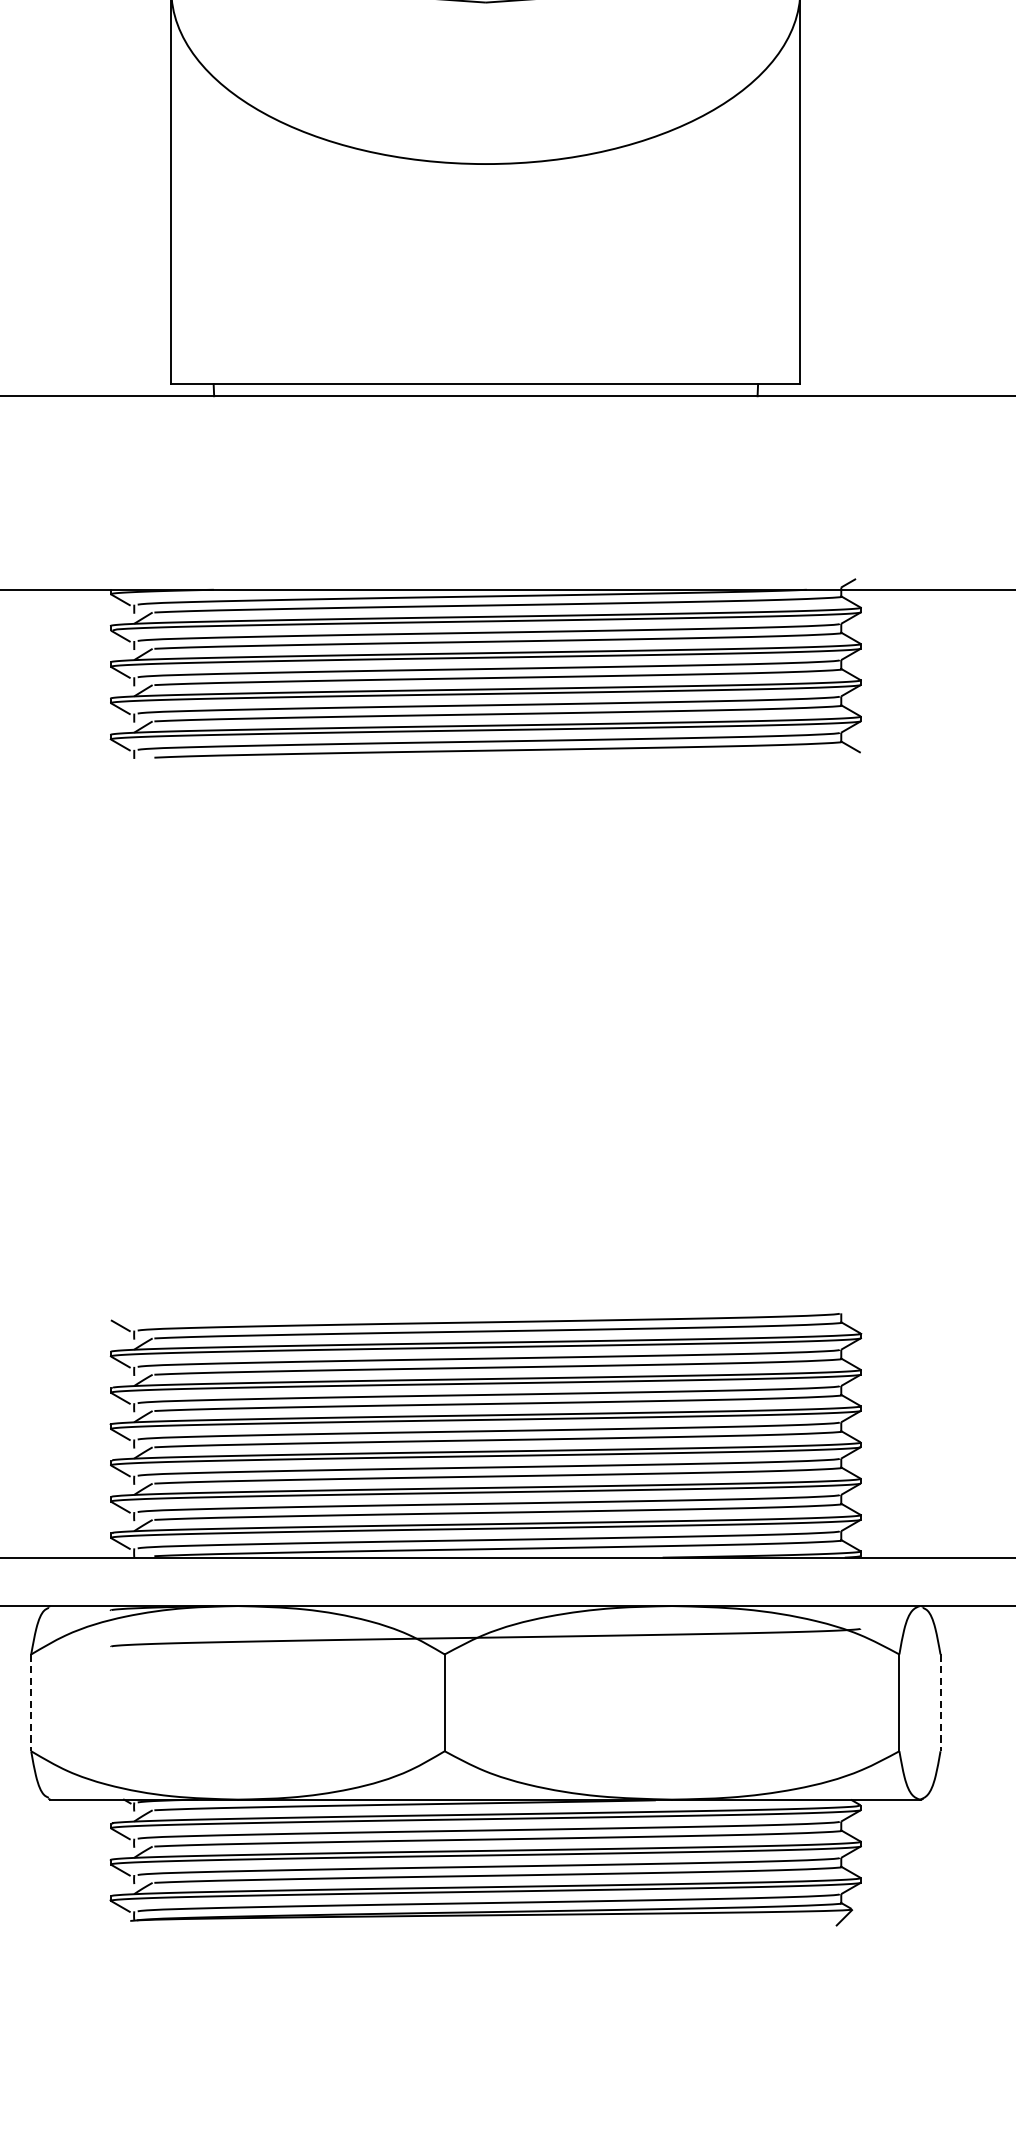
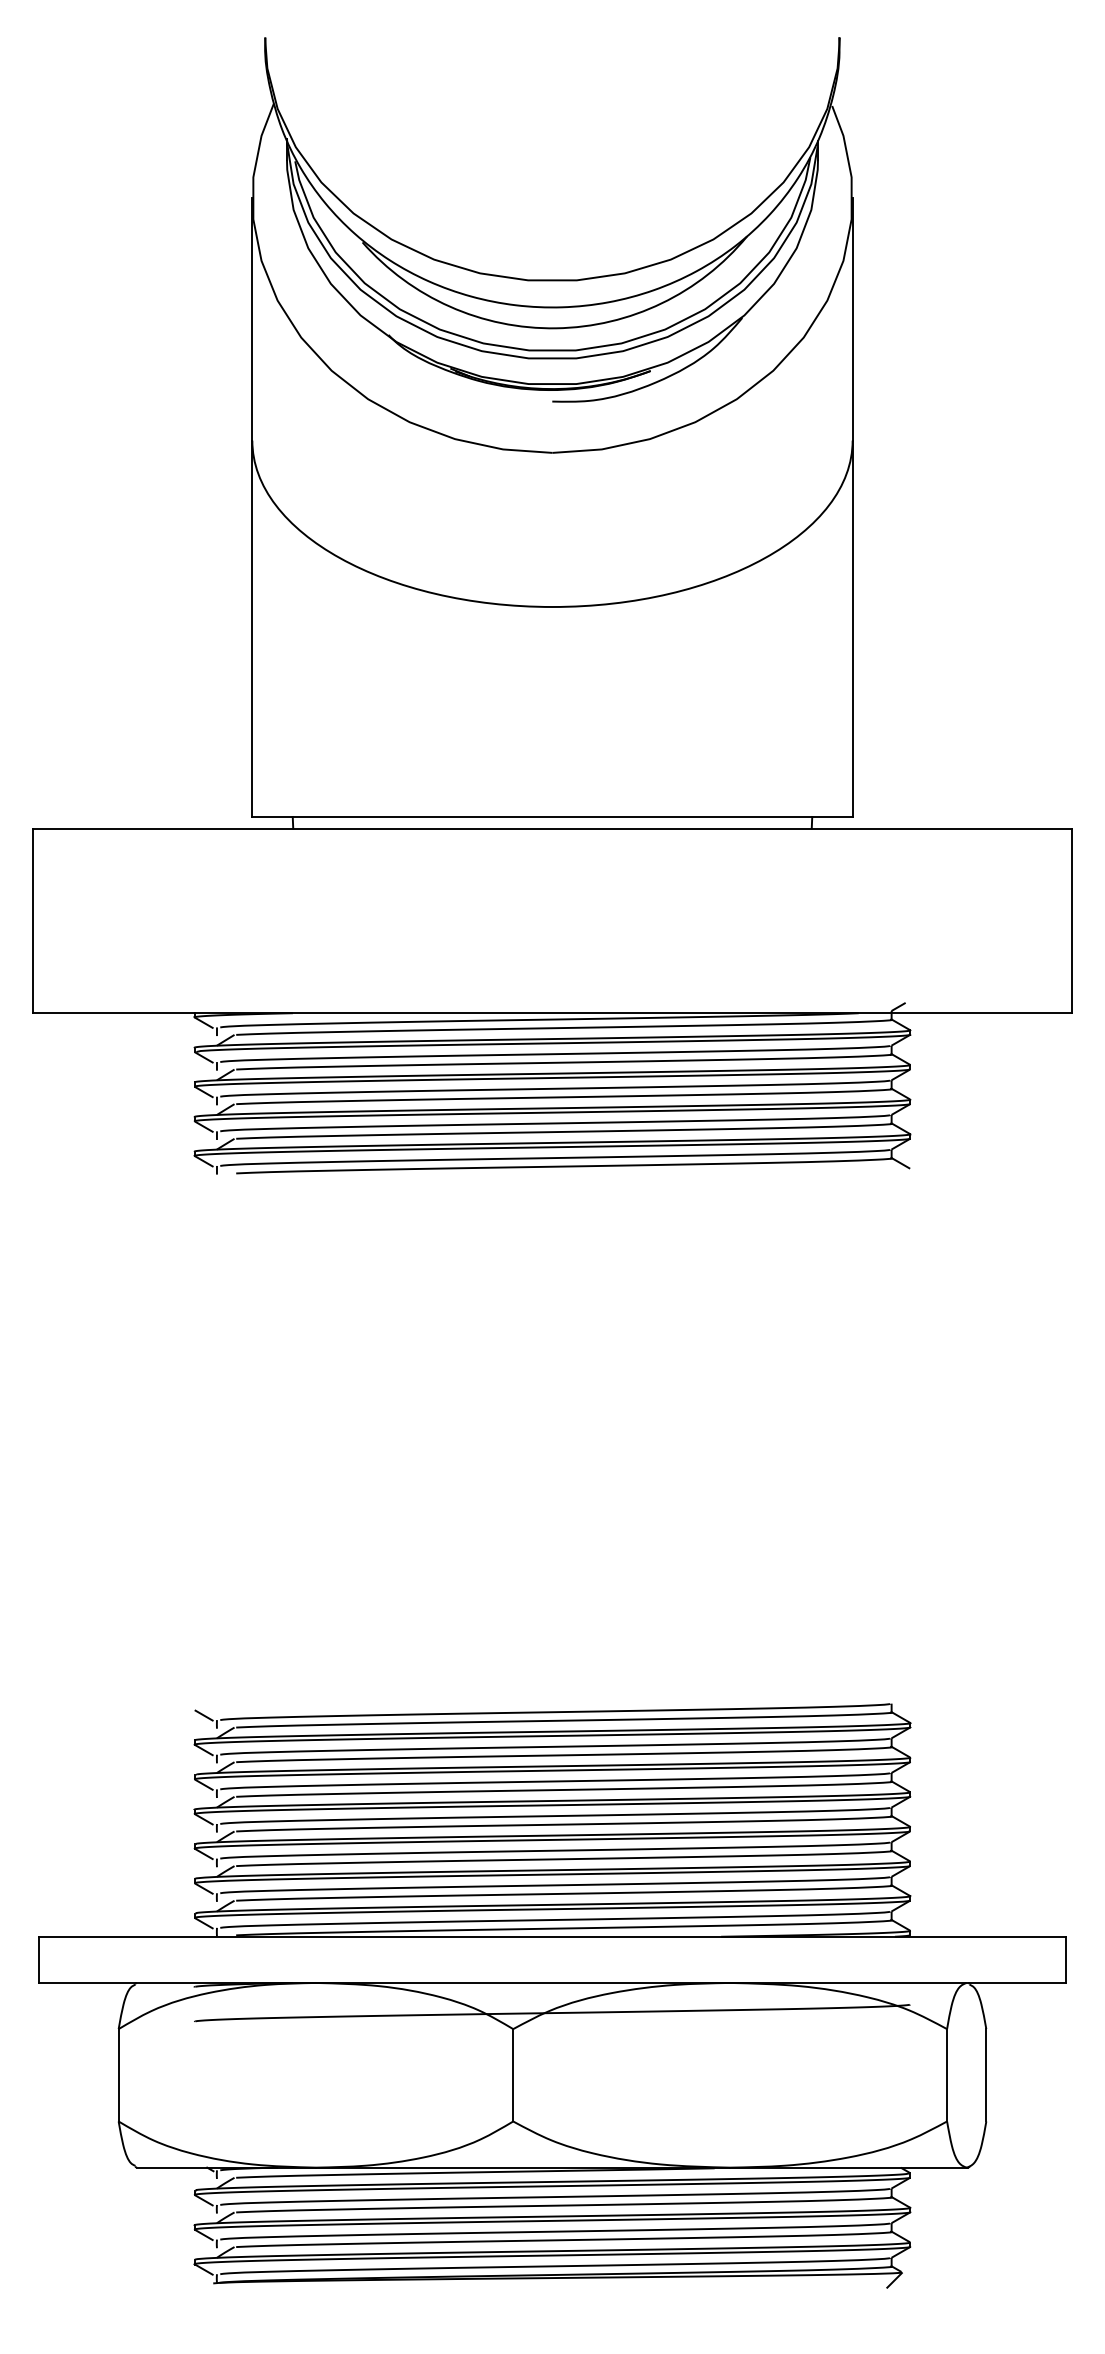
line: (31, 1703) -> (118, 2075), dashed -> solid
line: (940, 1703) -> (986, 2075), dashed -> solid

